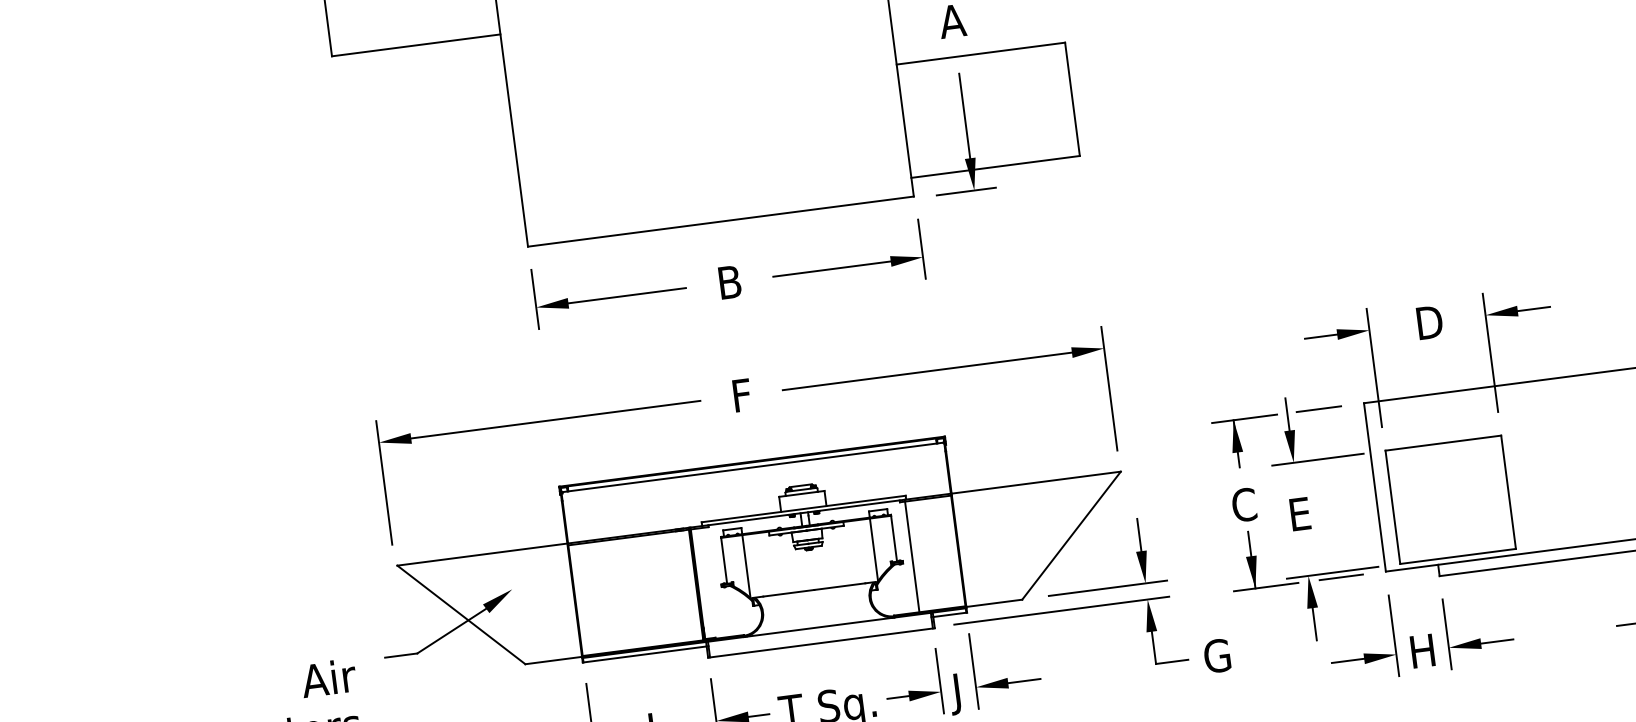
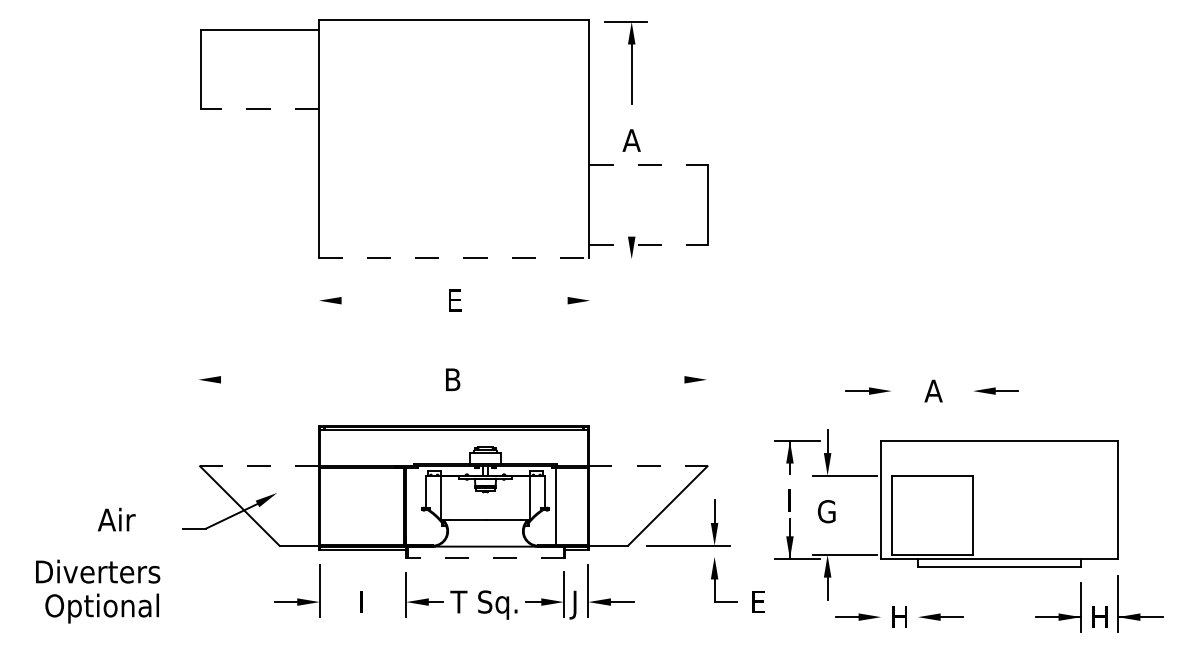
line: (416, 45) -> (259, 109), solid -> dashed
line: (980, 53) -> (648, 165), solid -> dashed
line: (964, 115) -> (631, 206), removed
line: (995, 166) -> (648, 244), solid -> dashed
line: (965, 192) -> (625, 259), removed
line: (721, 220) -> (454, 257), solid -> dashed
line: (922, 248) -> (590, 294), removed
line: (832, 268) -> (526, 300), removed
text: (729, 282) -> (454, 300), B -> E
line: (626, 295) -> (382, 300), removed
line: (535, 298) -> (319, 294), removed
text: (1428, 321) -> (933, 390), D -> A
line: (1491, 352) -> (973, 417), removed
line: (1374, 368) -> (891, 417), removed
line: (926, 371) -> (582, 379), removed
line: (1109, 387) -> (707, 407), removed
text: (742, 394) -> (453, 379), F -> B
line: (1318, 408) -> (849, 440), removed
line: (555, 419) -> (322, 379), removed
line: (384, 482) -> (198, 407), removed
line: (1035, 483) -> (647, 466), solid -> dashed
text: (1243, 503) -> (789, 499), C -> I
text: (1298, 514) -> (826, 511), E -> G
line: (482, 554) -> (259, 466), solid -> dashed
line: (1340, 576) -> (849, 558), removed
line: (1060, 610) -> (653, 556), removed
line: (1447, 633) -> (918, 607), removed
line: (1394, 635) -> (881, 603), removed
line: (821, 642) -> (485, 557), solid -> dashed
text: (1217, 655) -> (757, 601), G -> E
text: (328, 677) -> (116, 519), moved

